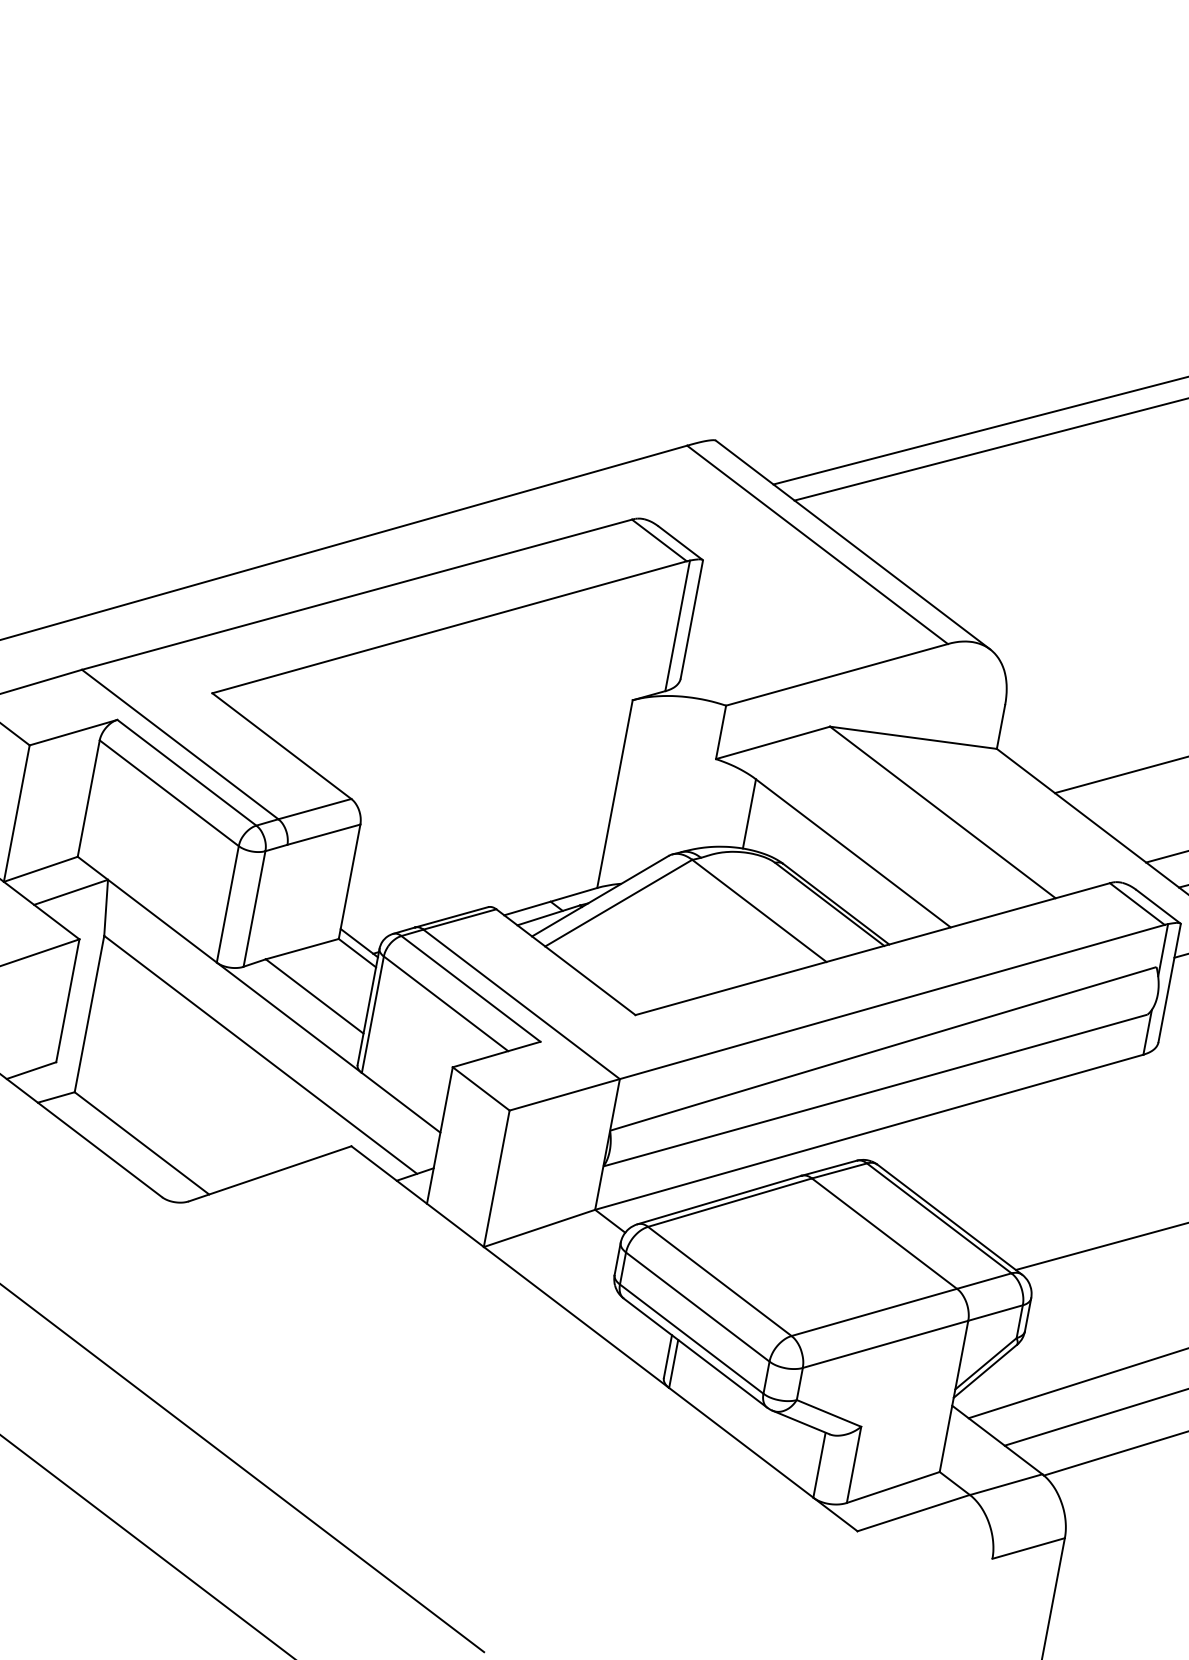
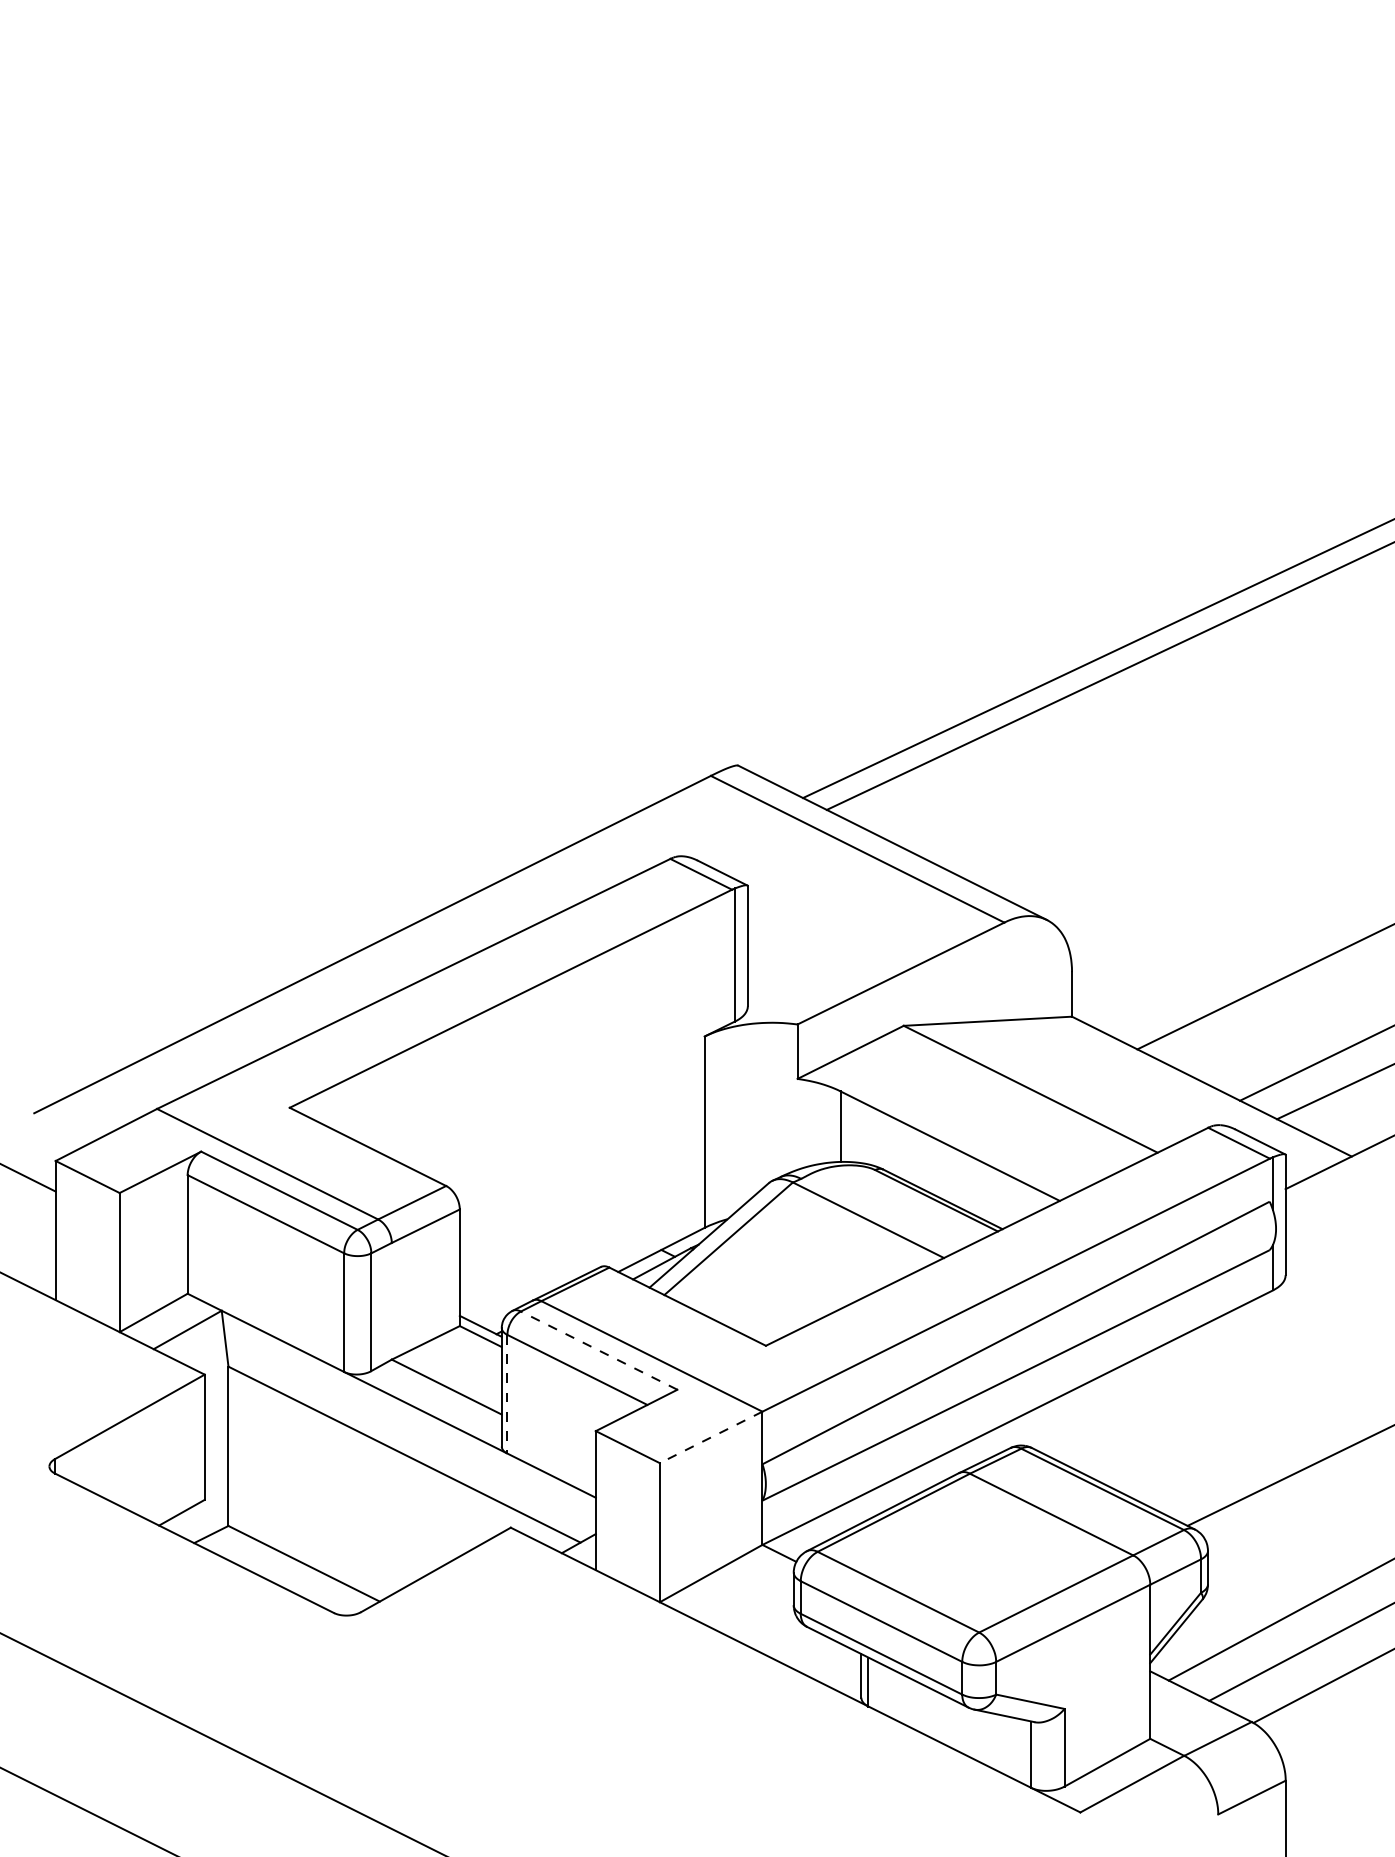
line: (470, 988) -> (598, 1350), solid -> dashed
line: (372, 1014) -> (507, 1394), solid -> dashed
line: (564, 1094) -> (710, 1437), solid -> dashed

